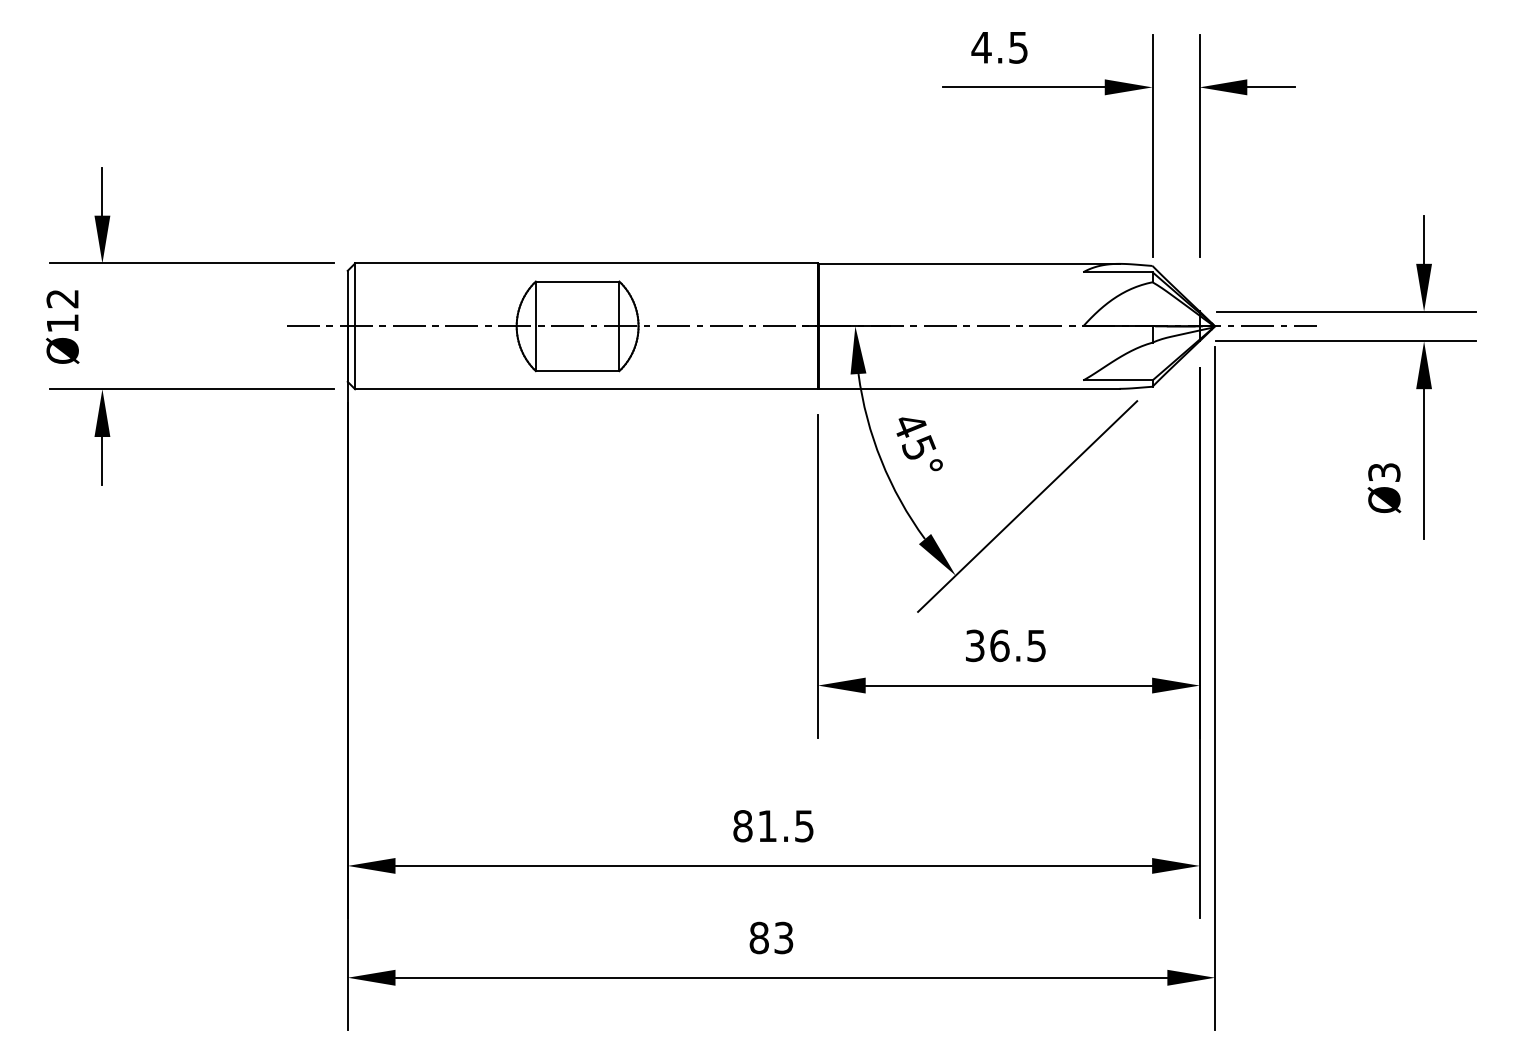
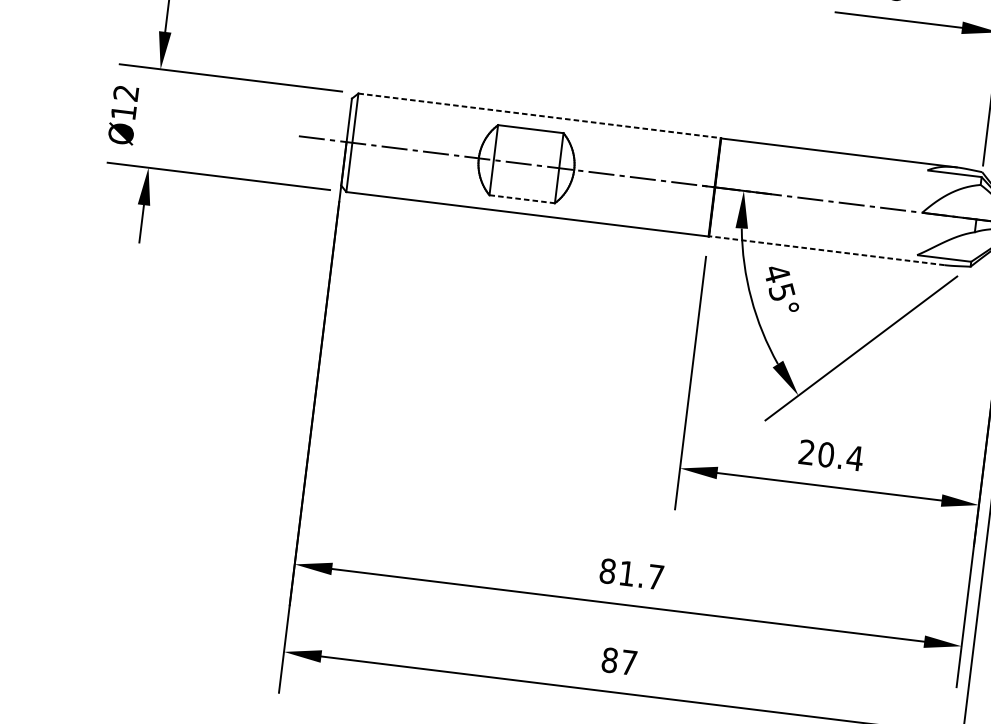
line: (587, 263) -> (540, 115), solid -> dashed
line: (577, 371) -> (522, 199), solid -> dashed
line: (968, 388) -> (826, 250), solid -> dashed
text: (1005, 645) -> (830, 455), 36.5 -> 20.4
text: (804, 826) -> (656, 577), 81.5 -> 81.7
text: (783, 937) -> (628, 662), 83 -> 87

